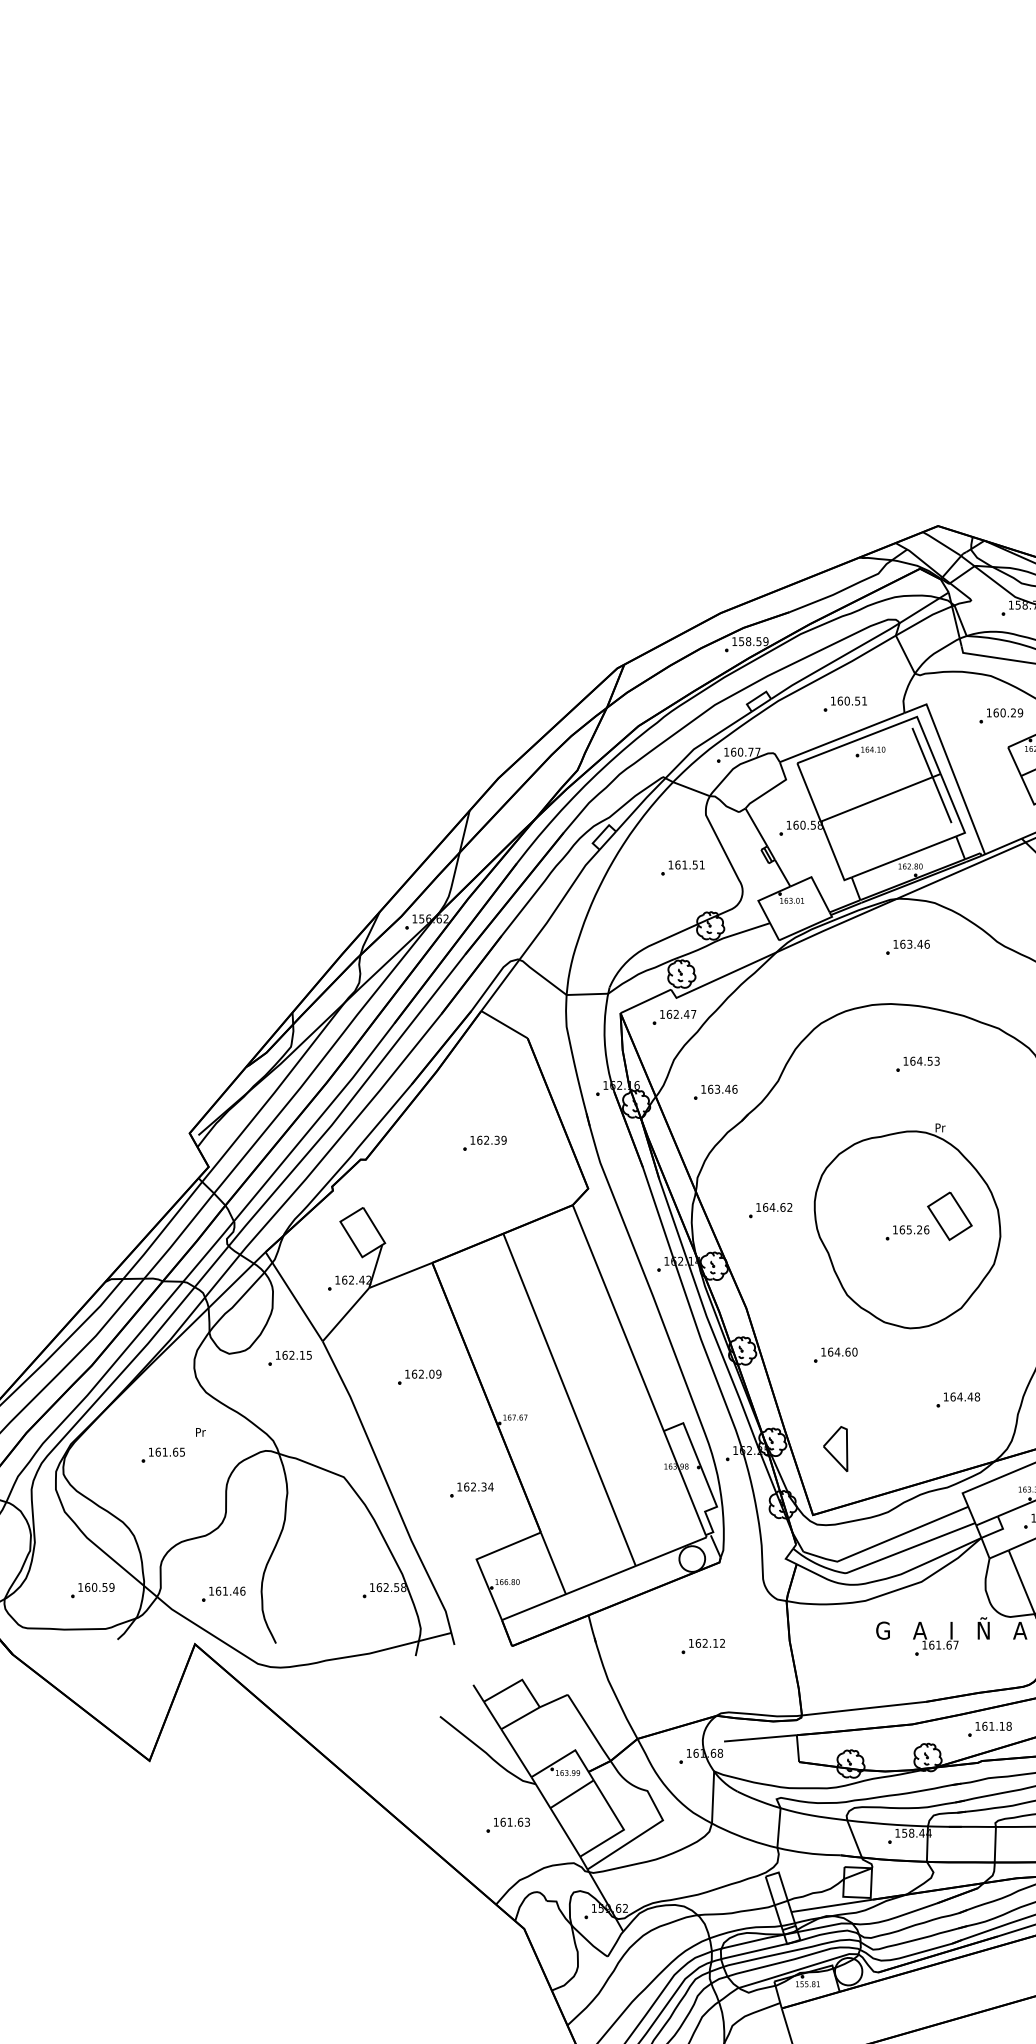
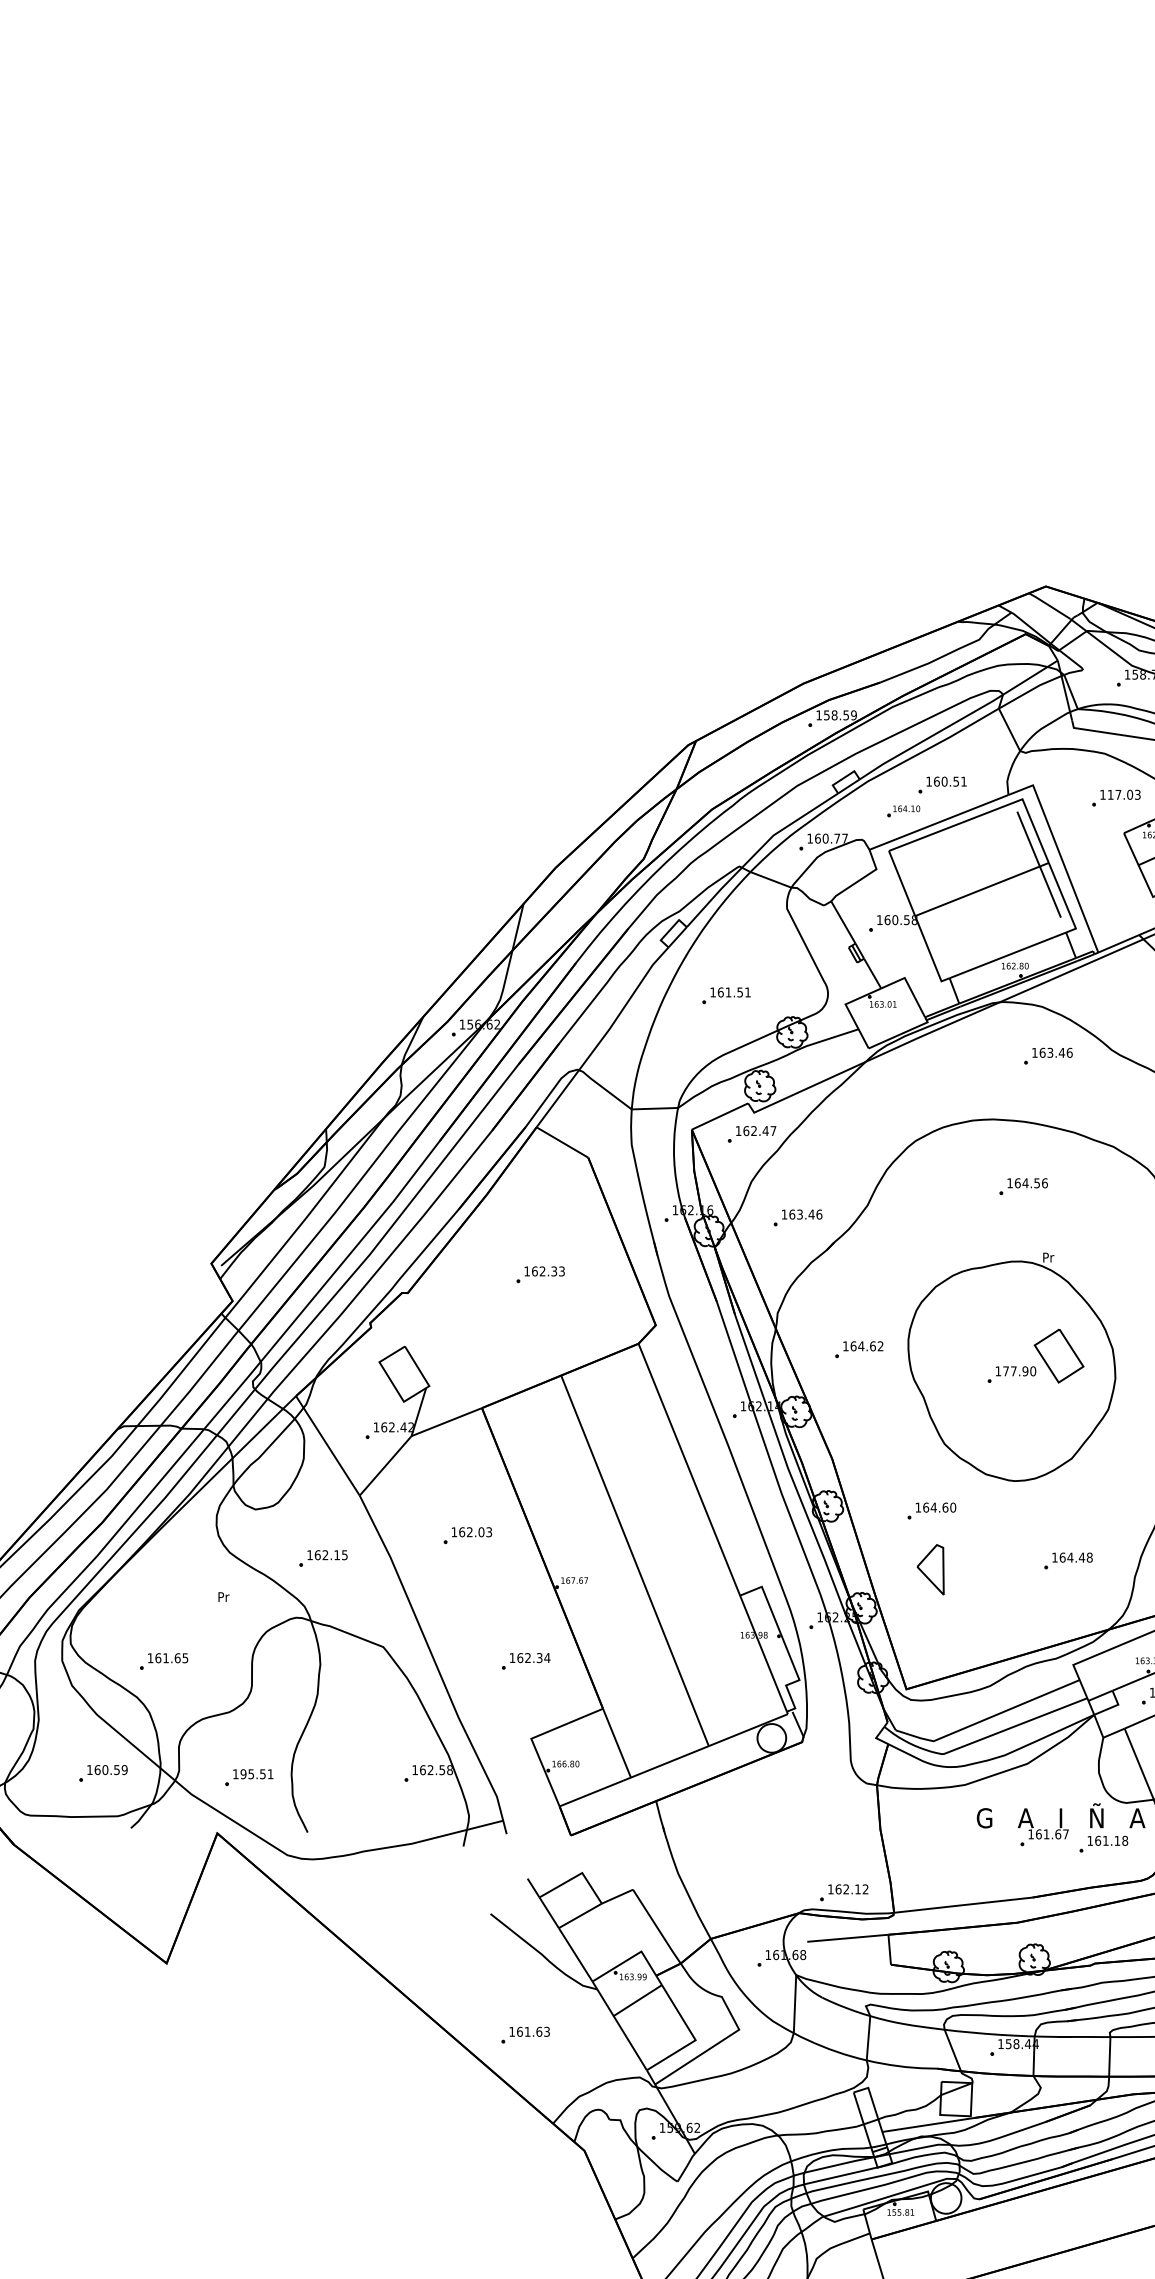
text: (1007, 712) -> (1123, 794), 160.29 -> 117.03
part: (870, 752) -> (903, 811), moved
part: (683, 867) -> (726, 995), moved
part: (908, 946) -> (1048, 1055), moved
text: (936, 1061) -> (1044, 1183), 164.53 -> 164.56
text: (503, 1140) -> (561, 1271), 162.39 -> 162.33
text: (914, 1230) -> (1019, 1371), 165.26 -> 177.90
part: (290, 1358) -> (323, 1558), moved
text: (439, 1373) -> (489, 1531), 162.09 -> 162.03
part: (835, 1448) -> (930, 1569), moved
part: (163, 1455) -> (164, 1661), moved
text: (230, 1591) -> (256, 1774), 161.46 -> 195.51
part: (703, 1646) -> (844, 1892), moved
part: (989, 1728) -> (1103, 1843), moved
part: (508, 1824) -> (525, 2034), moved

